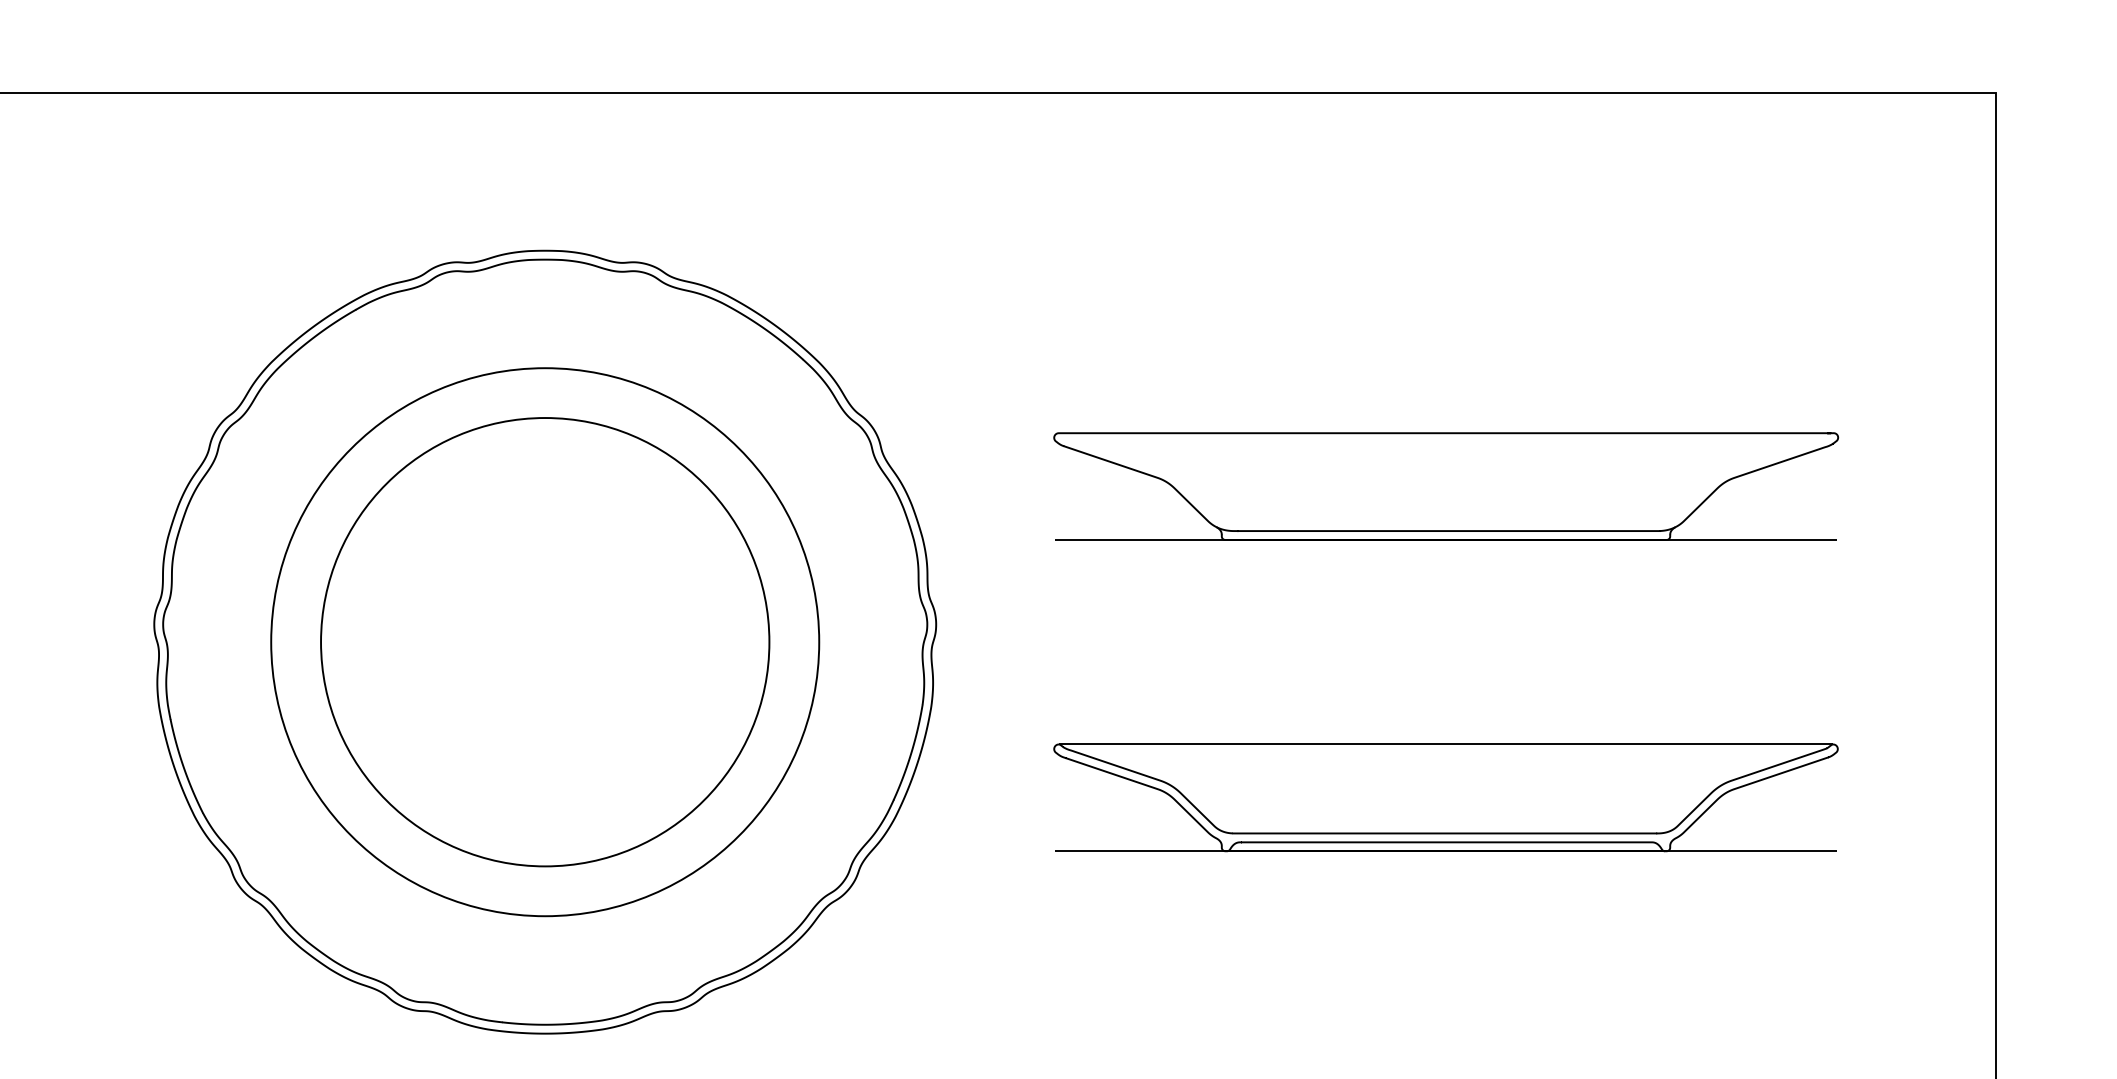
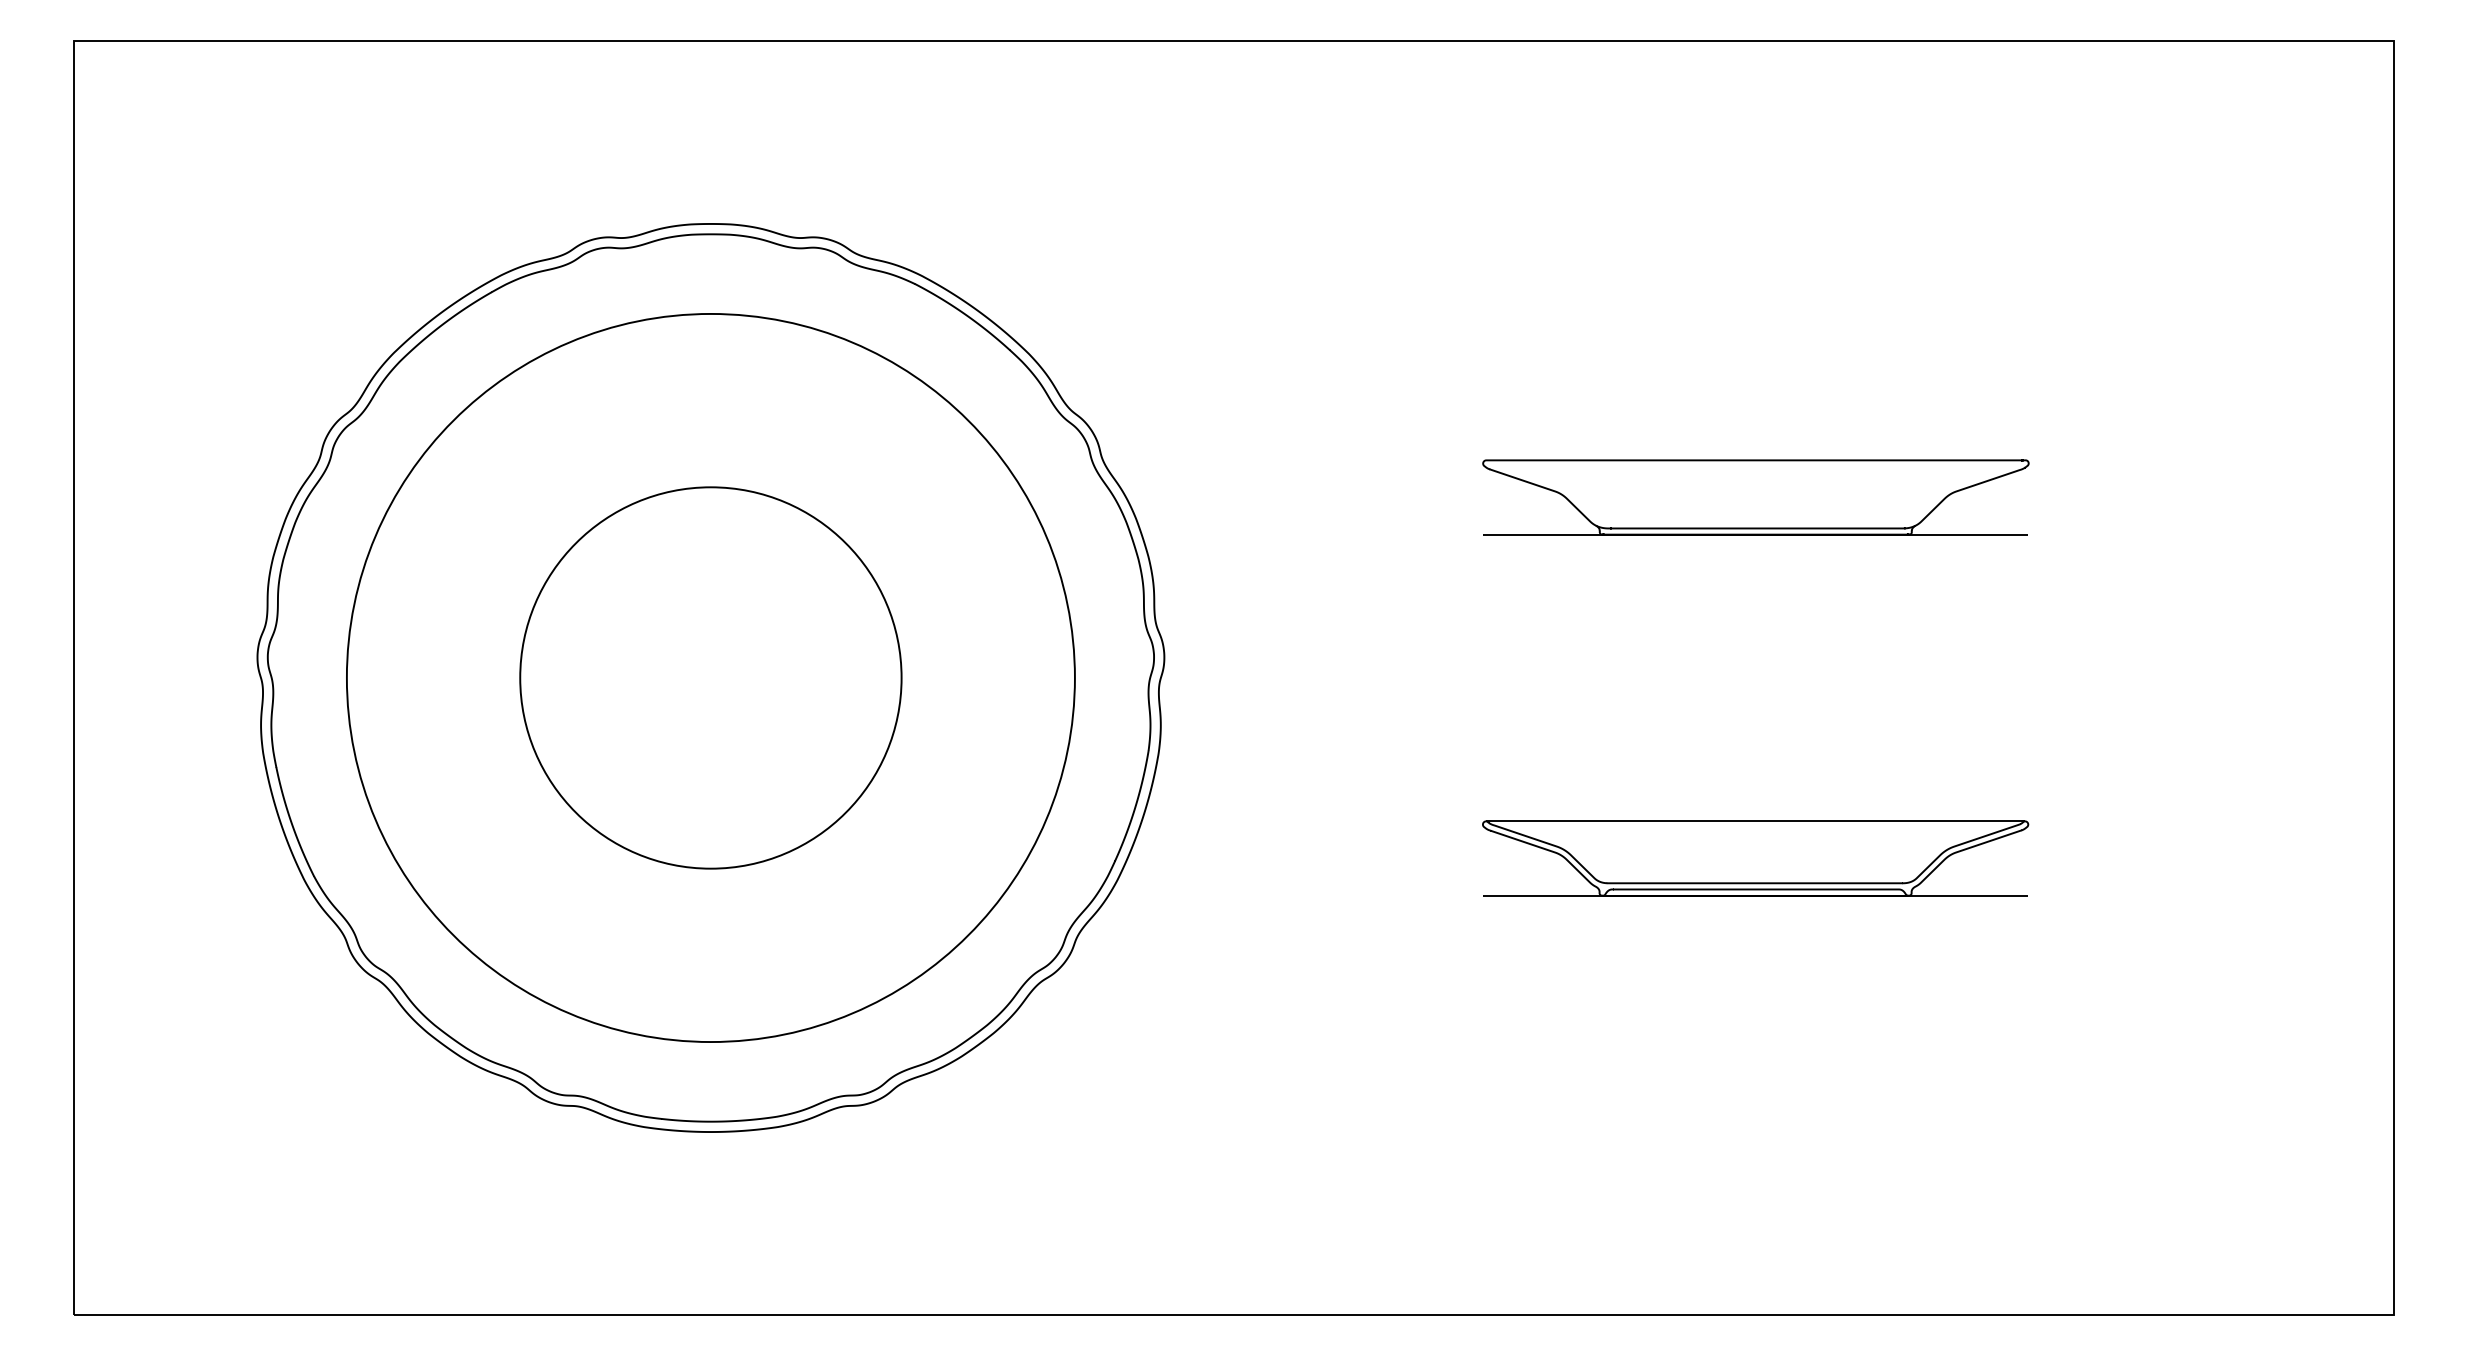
part: (1445, 486) -> (1755, 497), size x0.6
circle: (544, 641) -> (710, 677), size x0.6
circle: (544, 641) -> (710, 677), size x1.4
part: (1445, 797) -> (1755, 858), size x0.6

